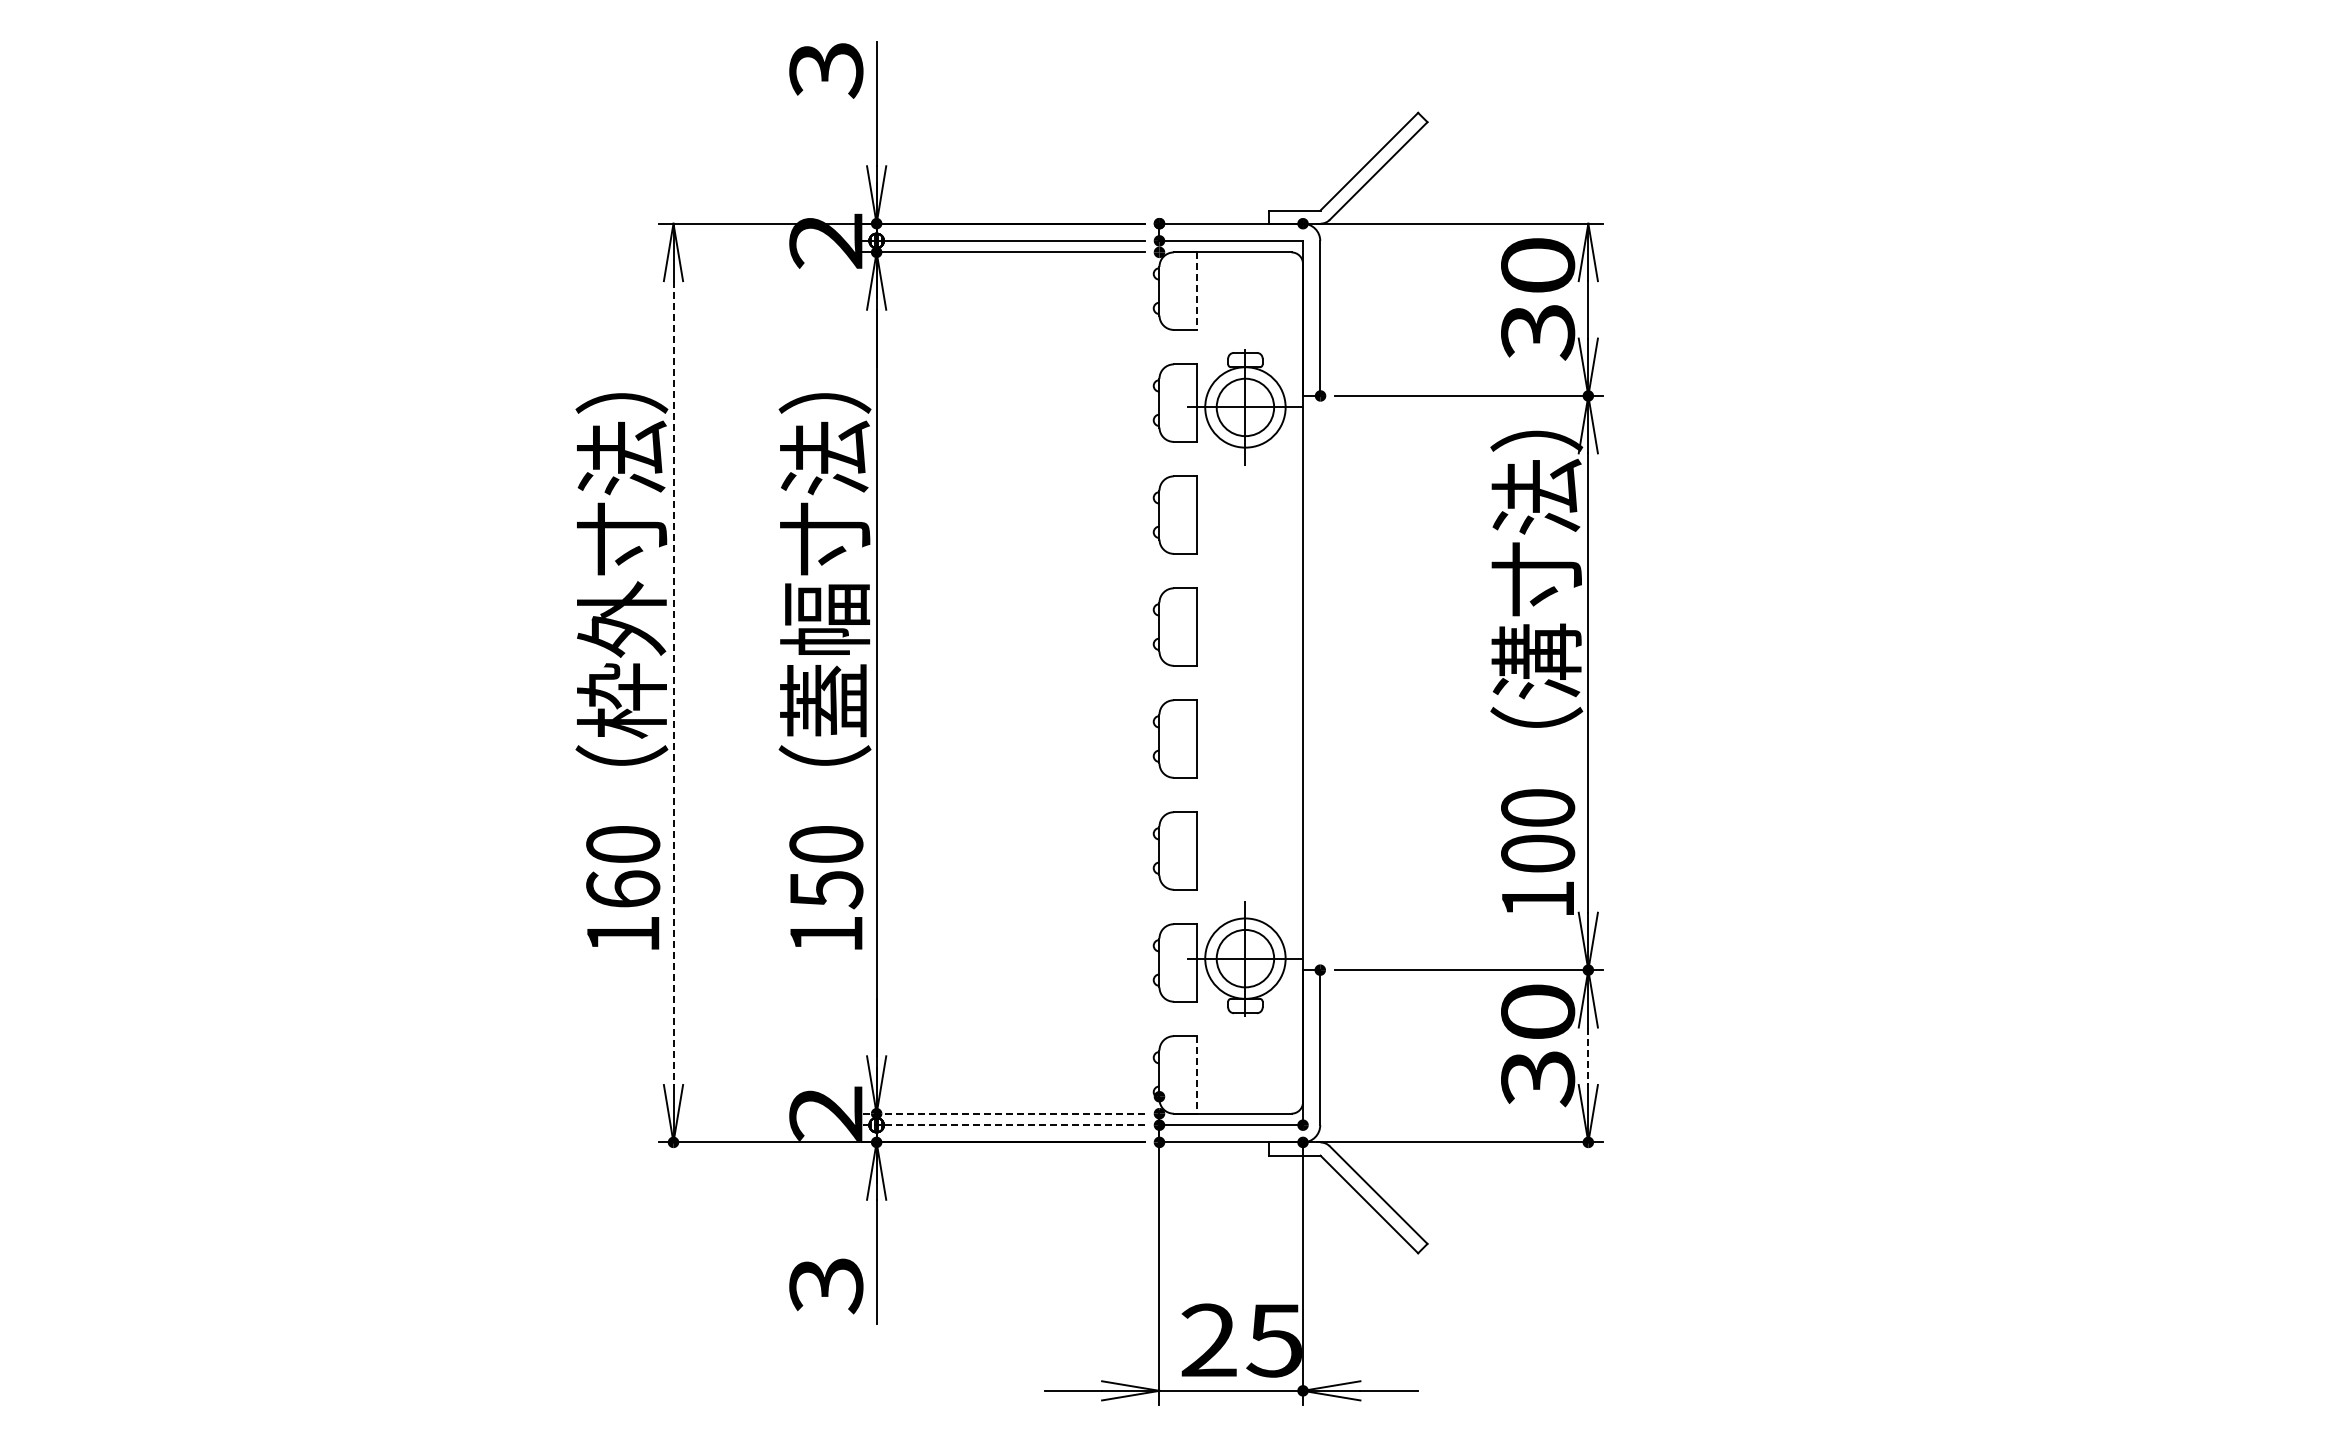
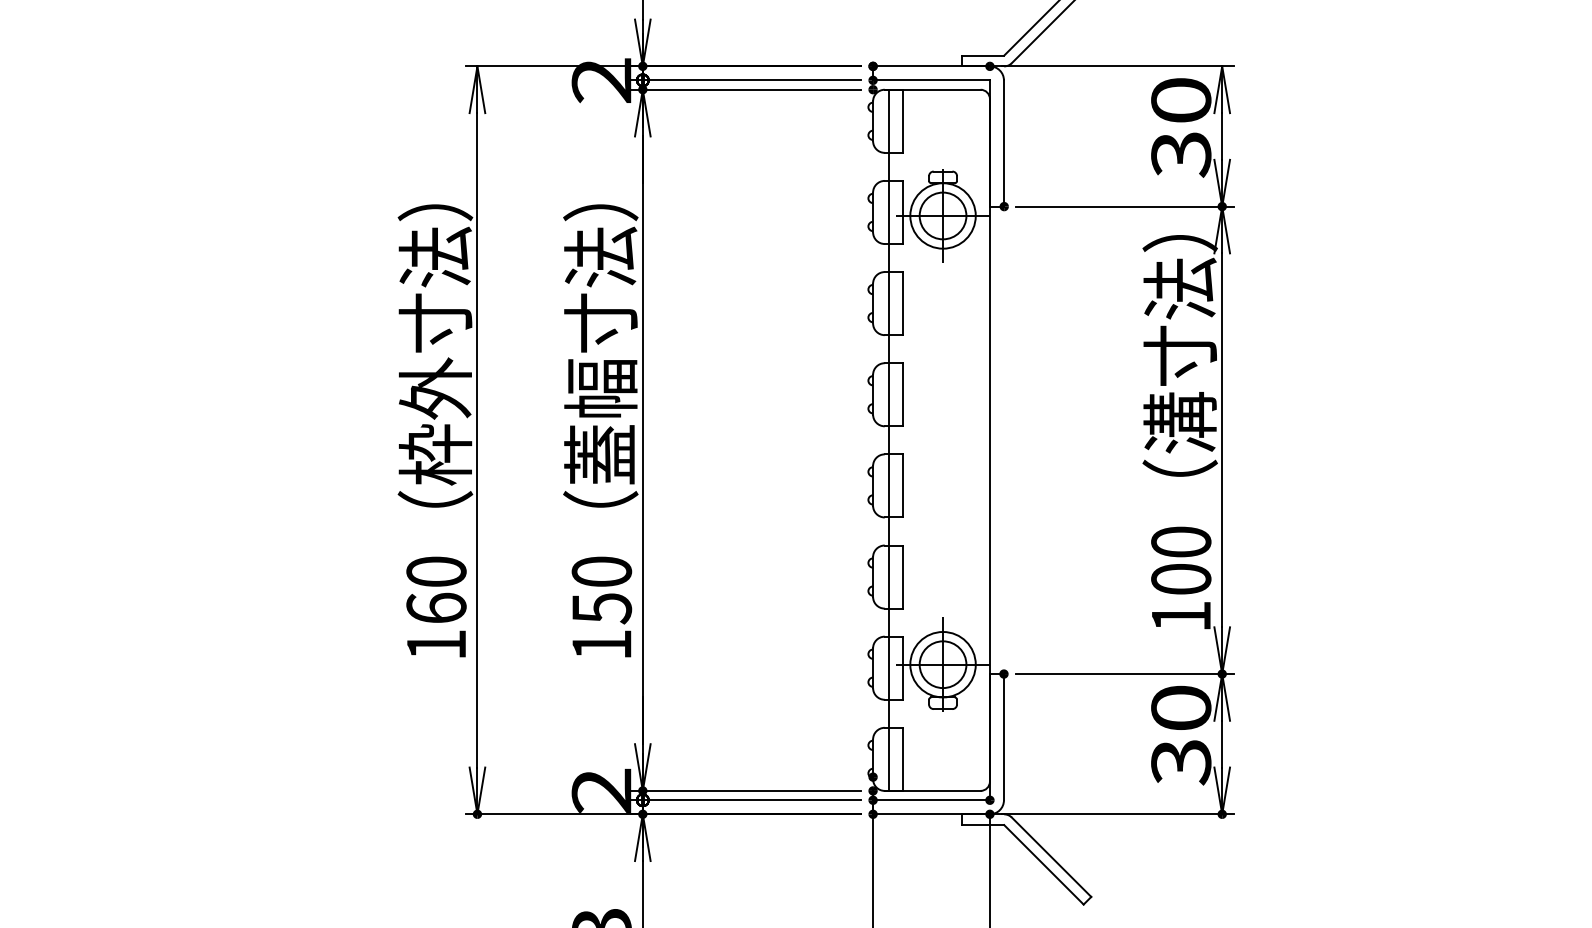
line: (1196, 291) -> (903, 121), dashed -> solid
line: (1179, 682) -> (889, 439), added
line: (673, 683) -> (477, 440), dashed -> solid
line: (1588, 1056) -> (1222, 744), dashed -> solid
line: (1196, 1074) -> (903, 759), dashed -> solid
line: (1003, 1113) -> (746, 790), dashed -> solid
line: (1003, 1125) -> (746, 800), dashed -> solid

